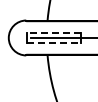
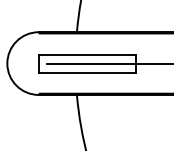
line: (53, 32) -> (87, 53), dashed -> solid
line: (53, 43) -> (87, 73), dashed -> solid

